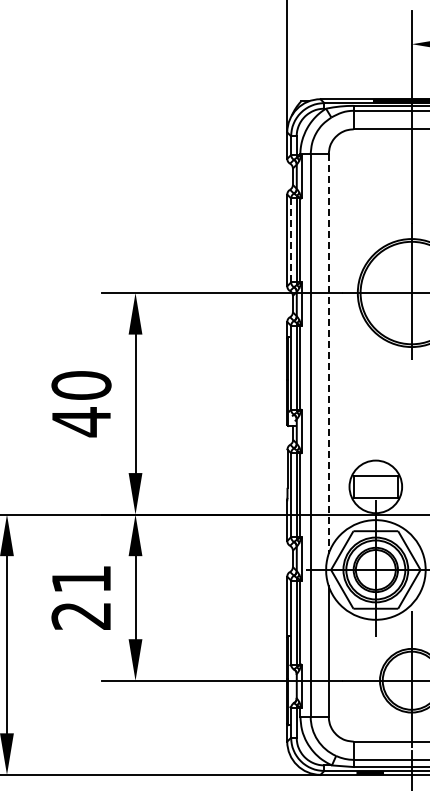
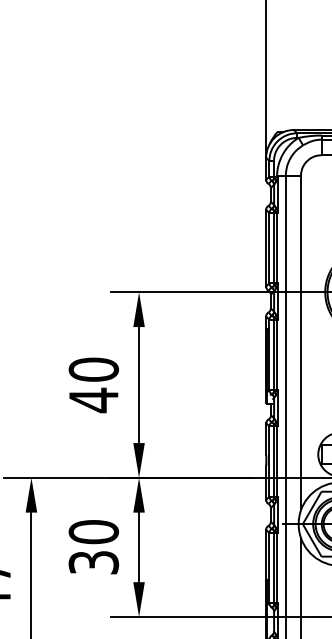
line: (291, 240) -> (269, 248), dashed -> solid
line: (328, 353) -> (300, 342), dashed -> solid
text: (81, 597) -> (93, 547), 21 -> 30

